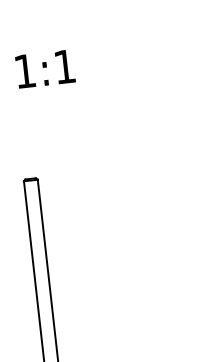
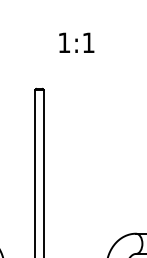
text: (44, 68) -> (76, 42), moved

